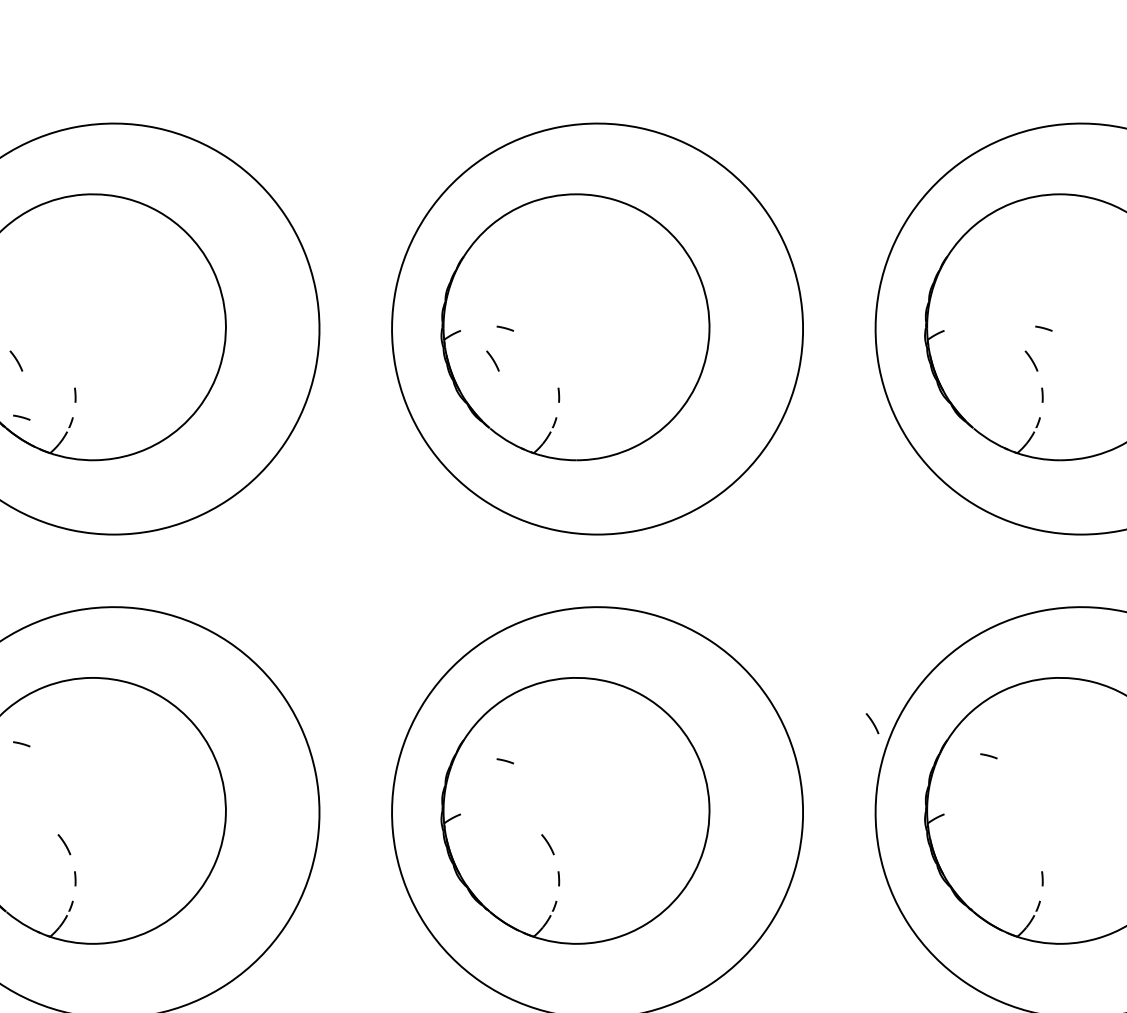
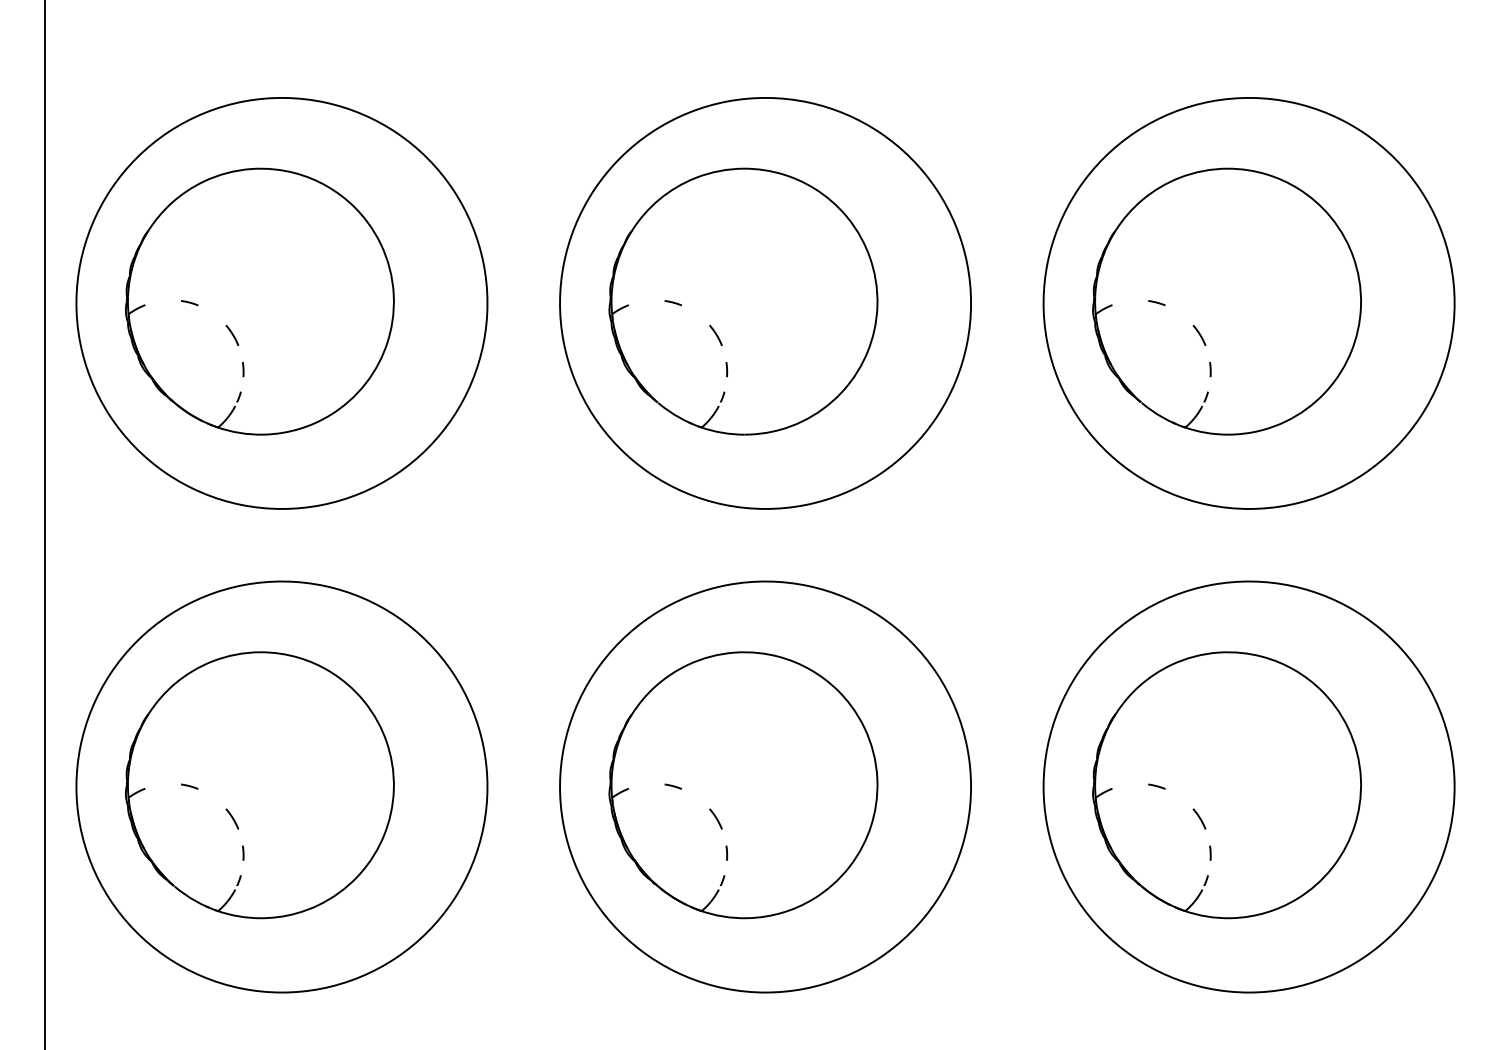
line: (1043, 329) -> (1156, 303), moved
line: (16, 361) -> (232, 335), moved
line: (492, 361) -> (715, 335), moved
line: (21, 418) -> (189, 303), moved
line: (872, 723) -> (1199, 818), moved
line: (21, 744) -> (189, 786), moved
line: (988, 756) -> (1156, 786), moved
line: (504, 761) -> (672, 786), moved

